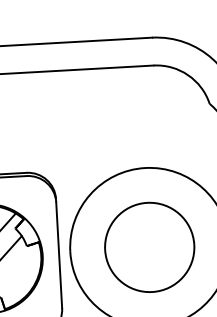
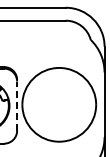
part: (148, 246) -> (58, 104), removed
line: (59, 256) -> (17, 106), solid -> dashed

